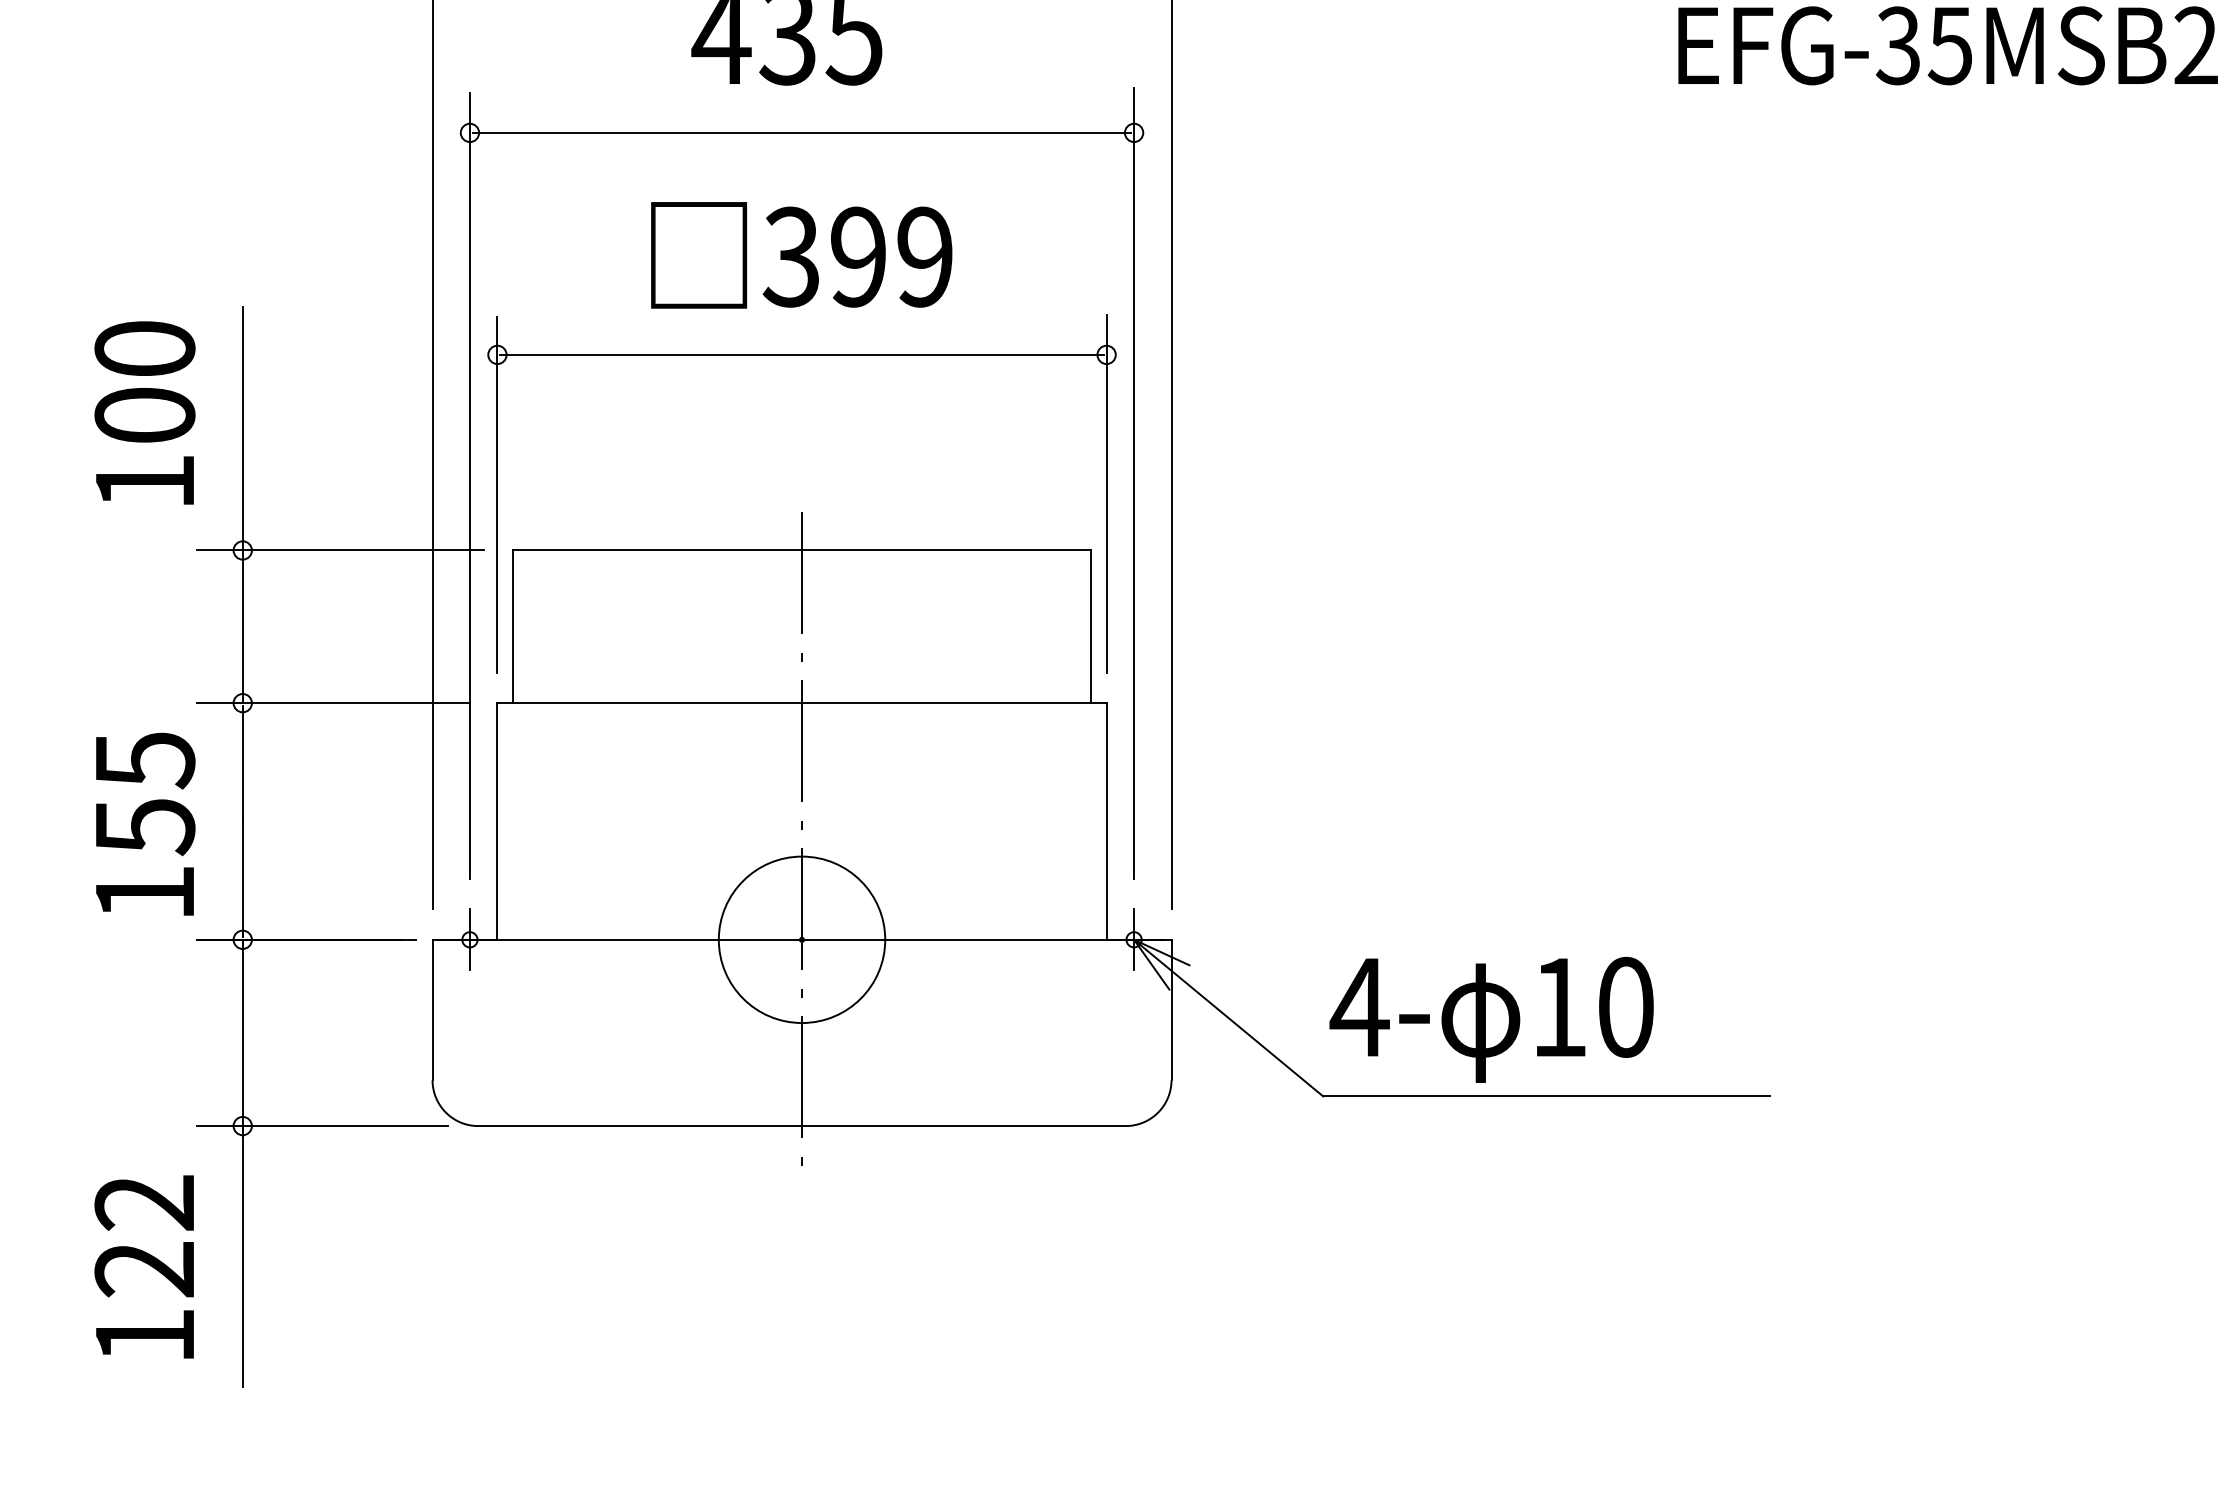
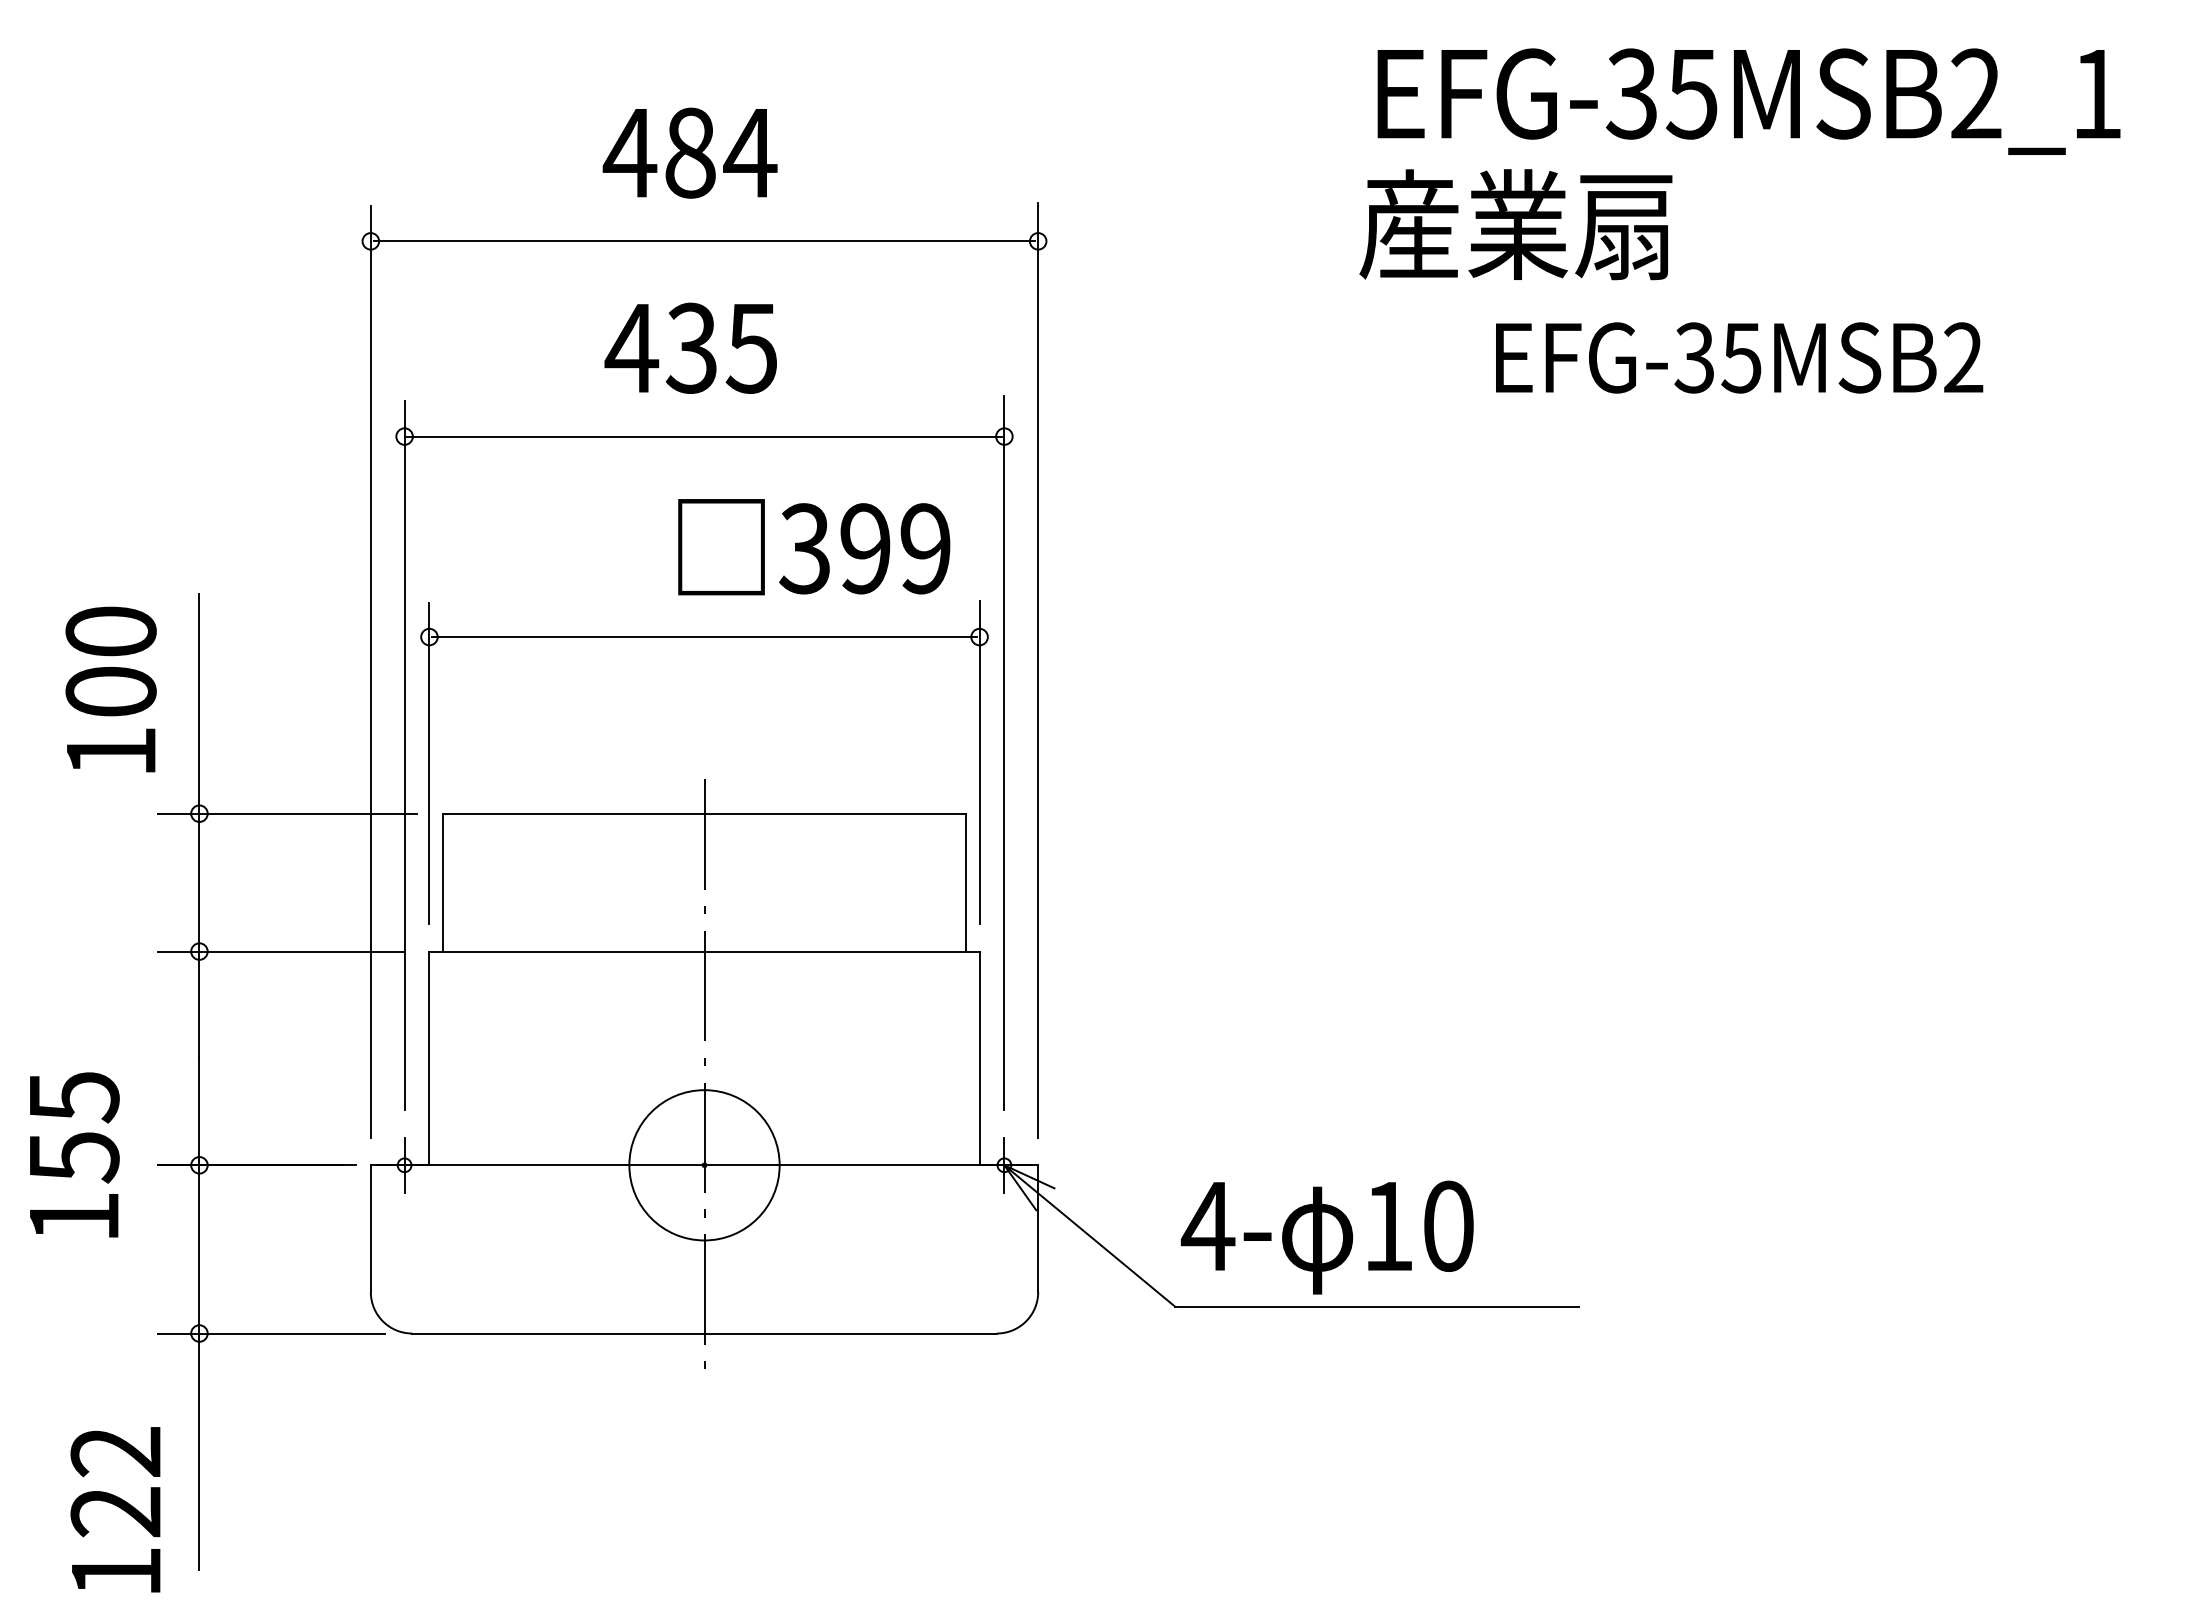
text: (802, 255) -> (814, 547), moved
text: (145, 823) -> (74, 1154), moved
text: (144, 1266) -> (115, 1509), moved

